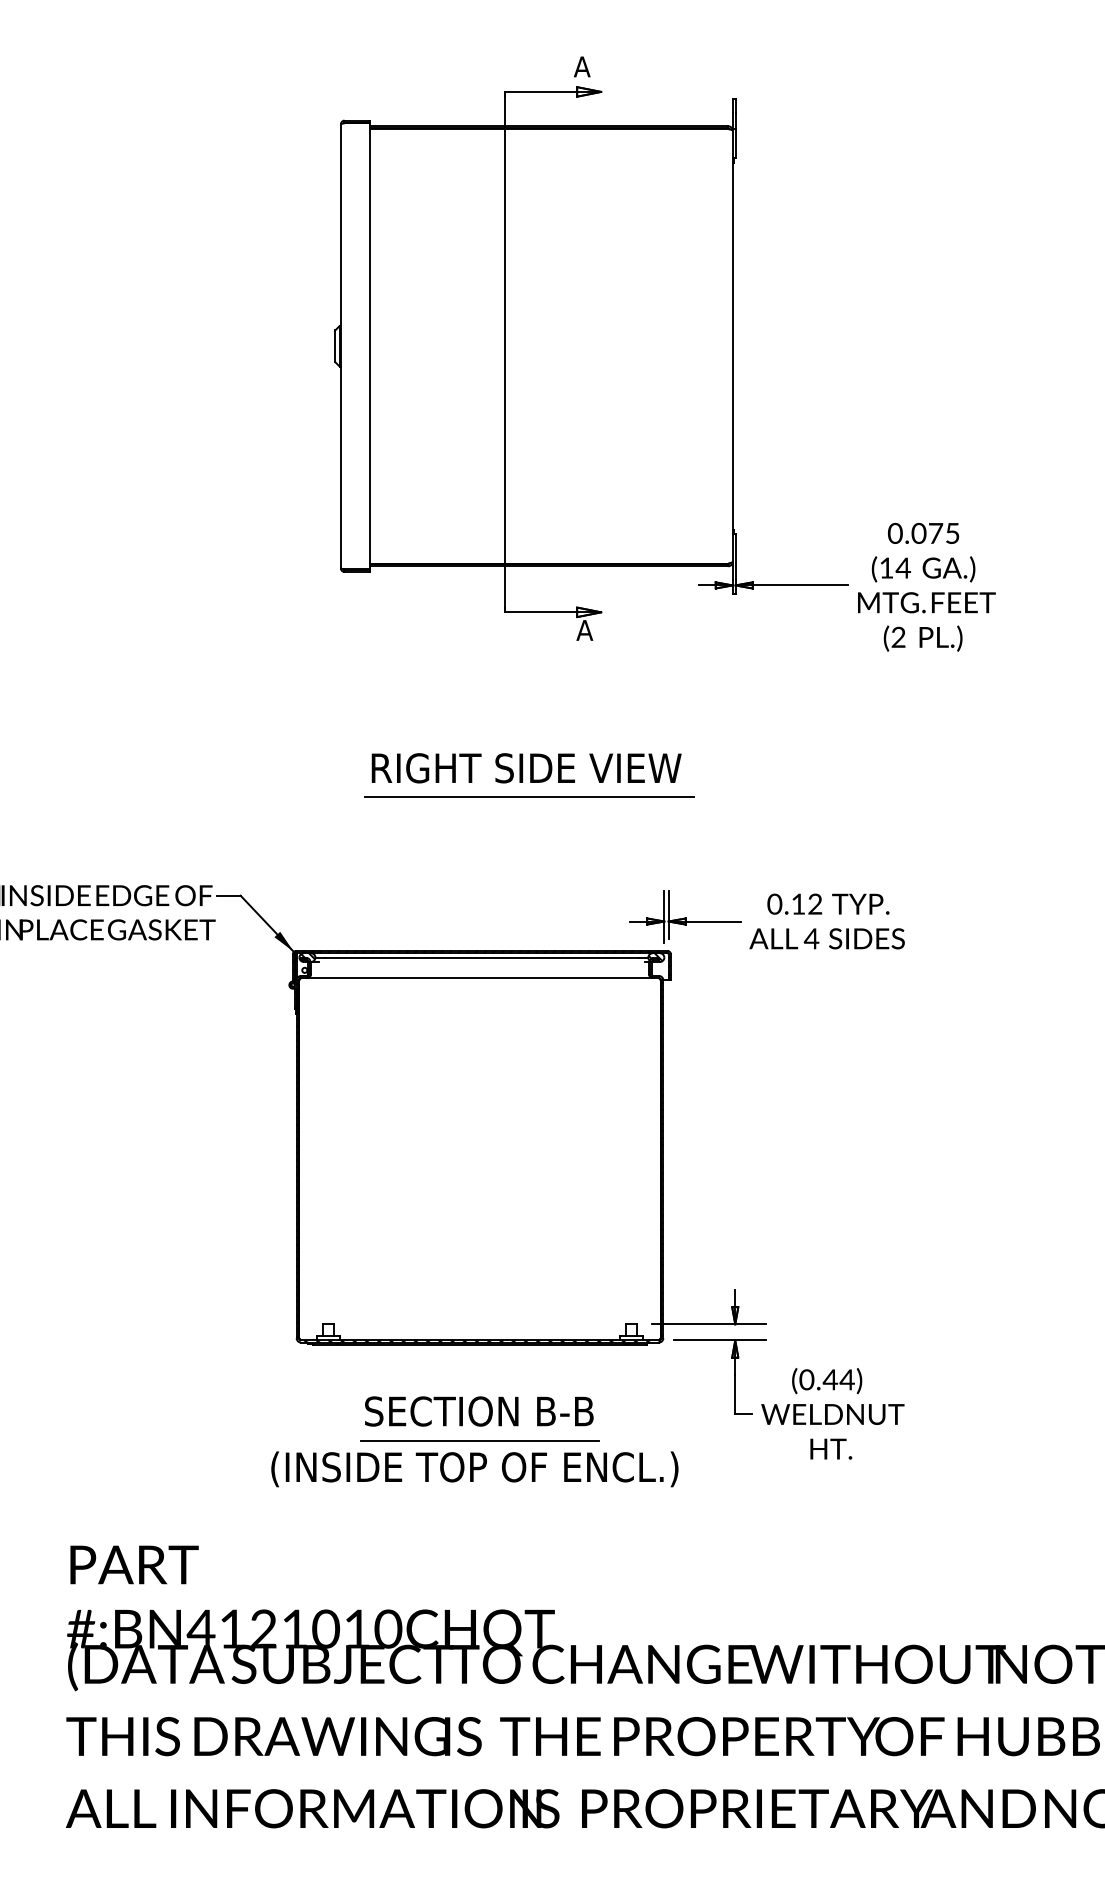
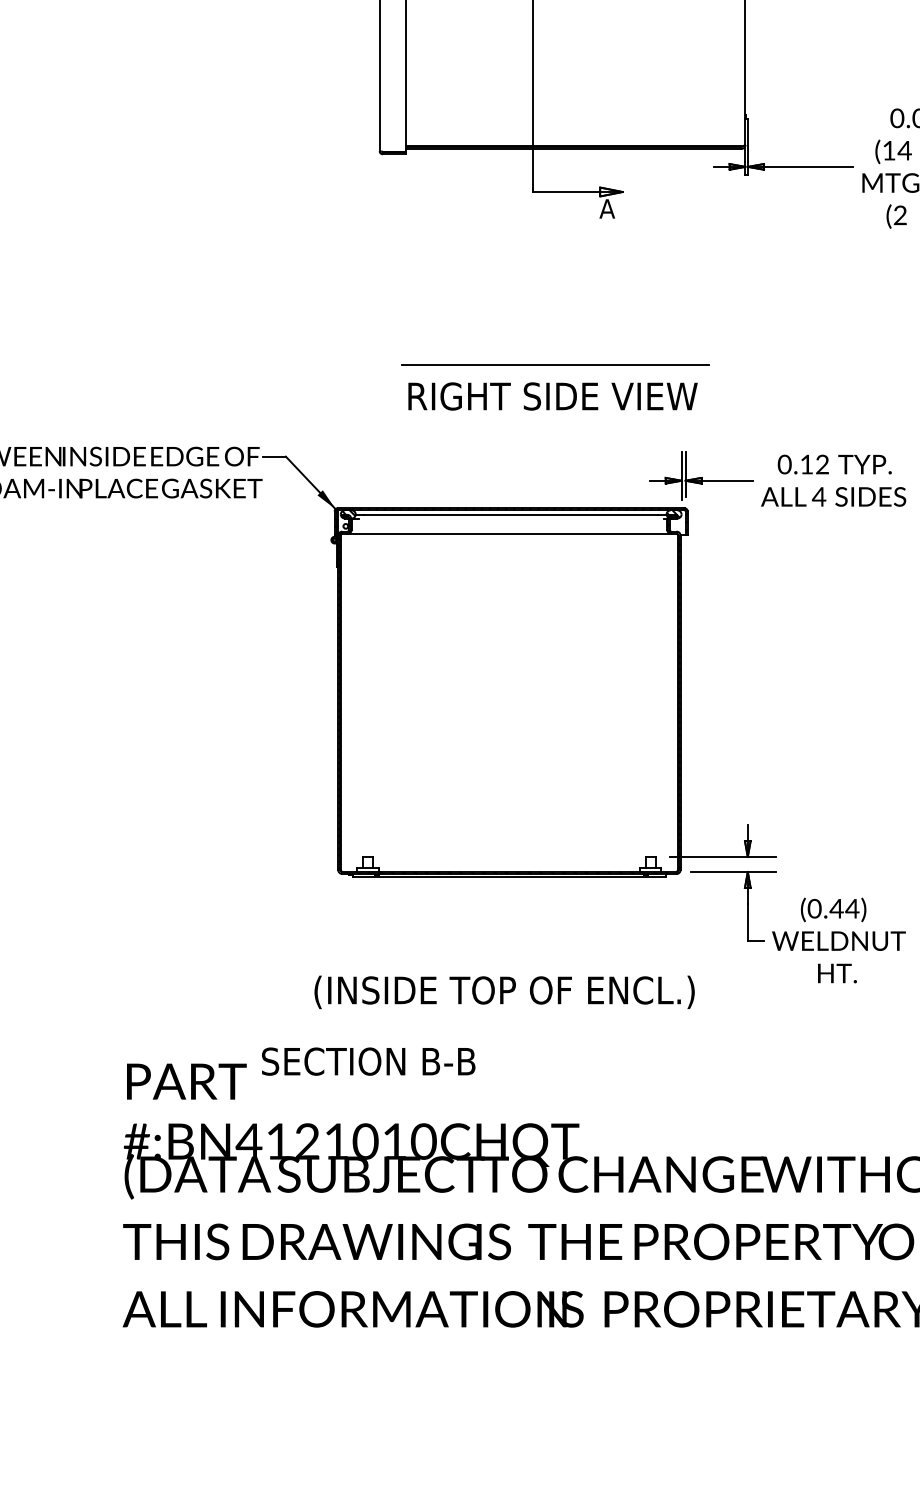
text: (526, 768) -> (552, 396), moved
text: (479, 1411) -> (368, 1061), moved
line: (480, 1440) -> (509, 965), removed

